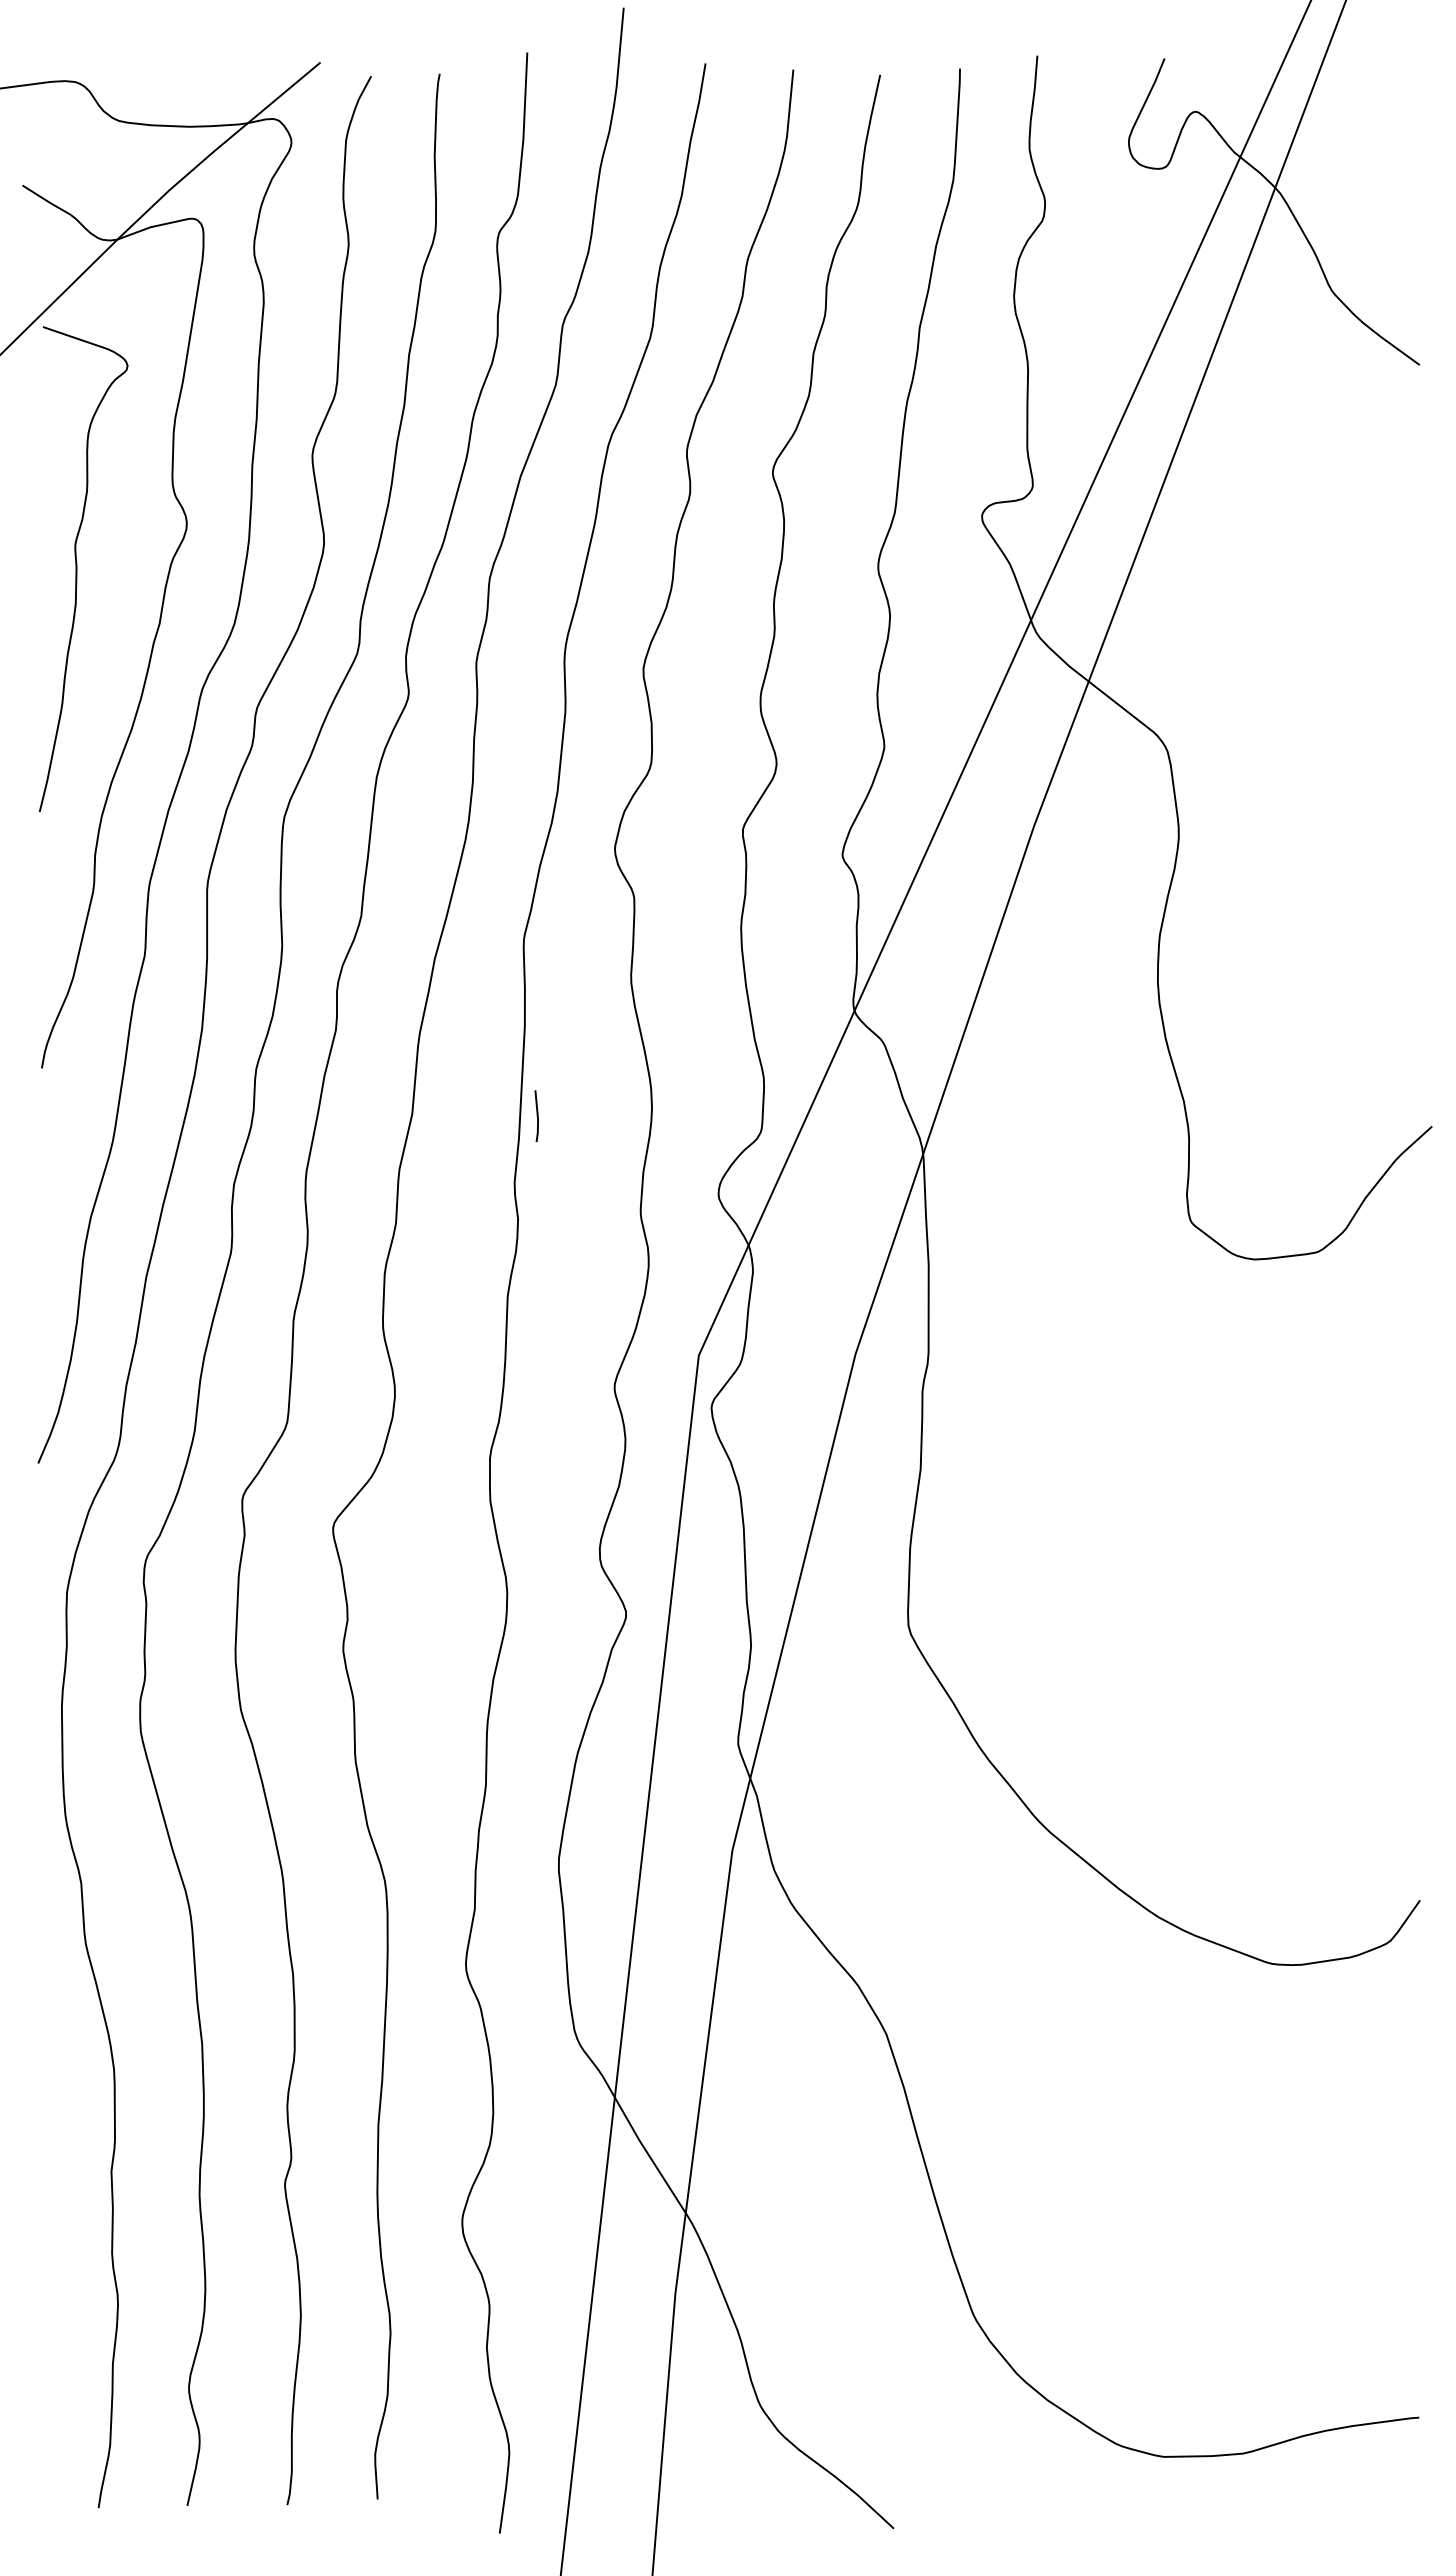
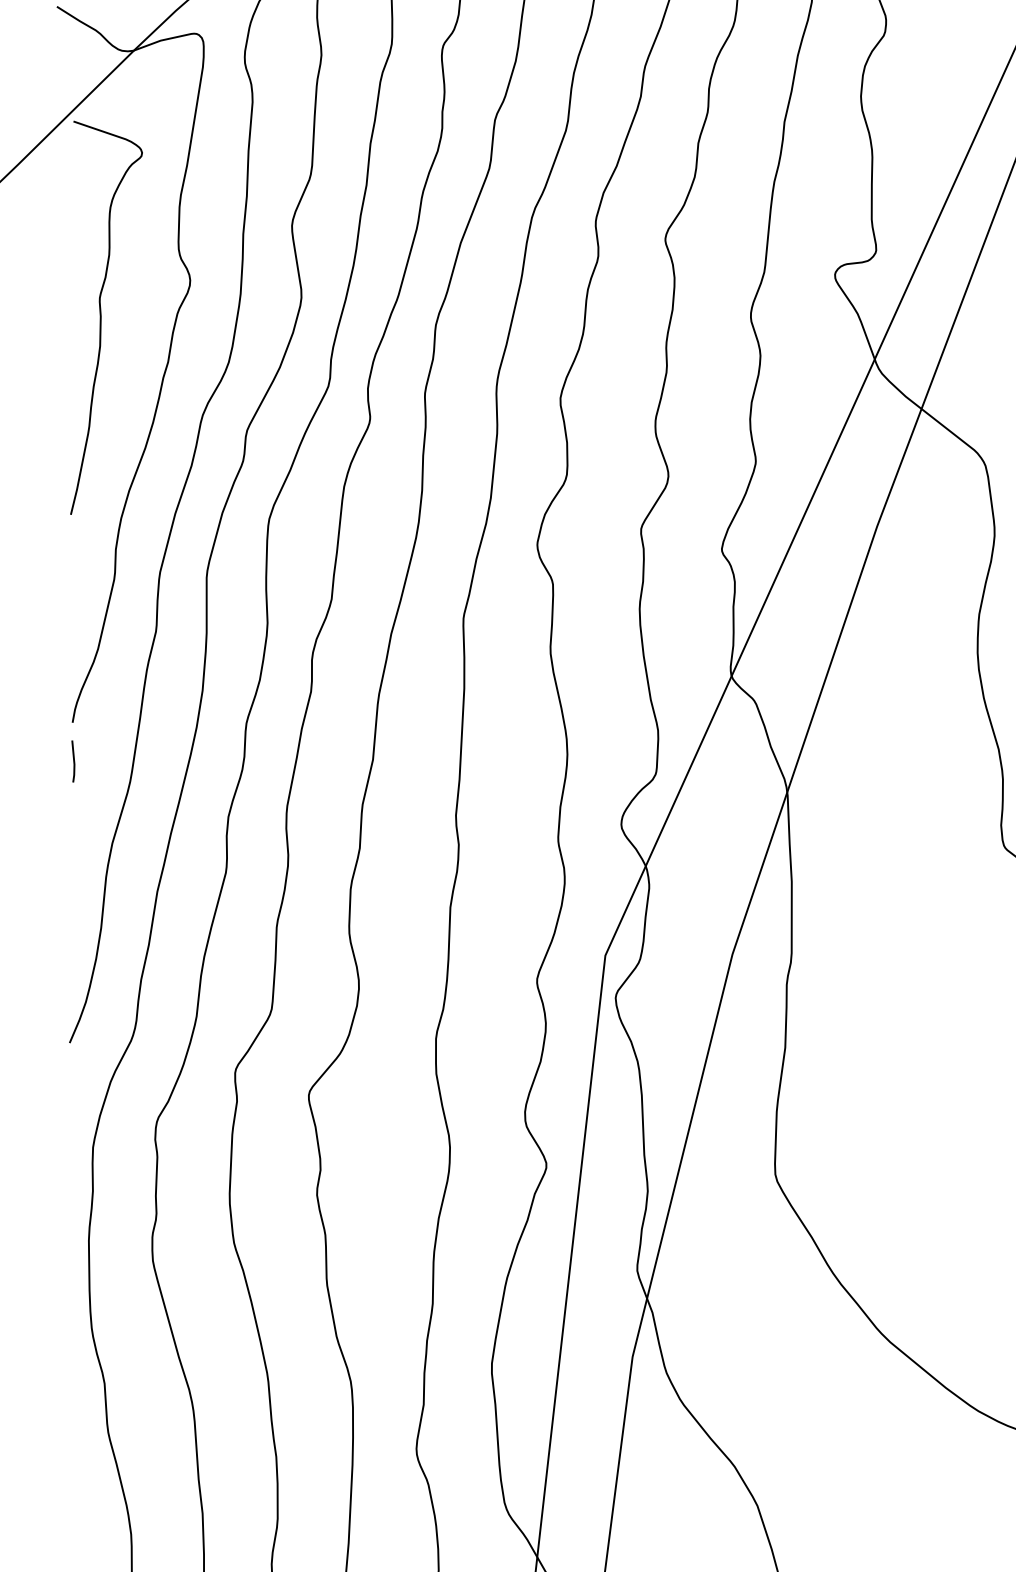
line: (536, 1116) -> (73, 761), moved

